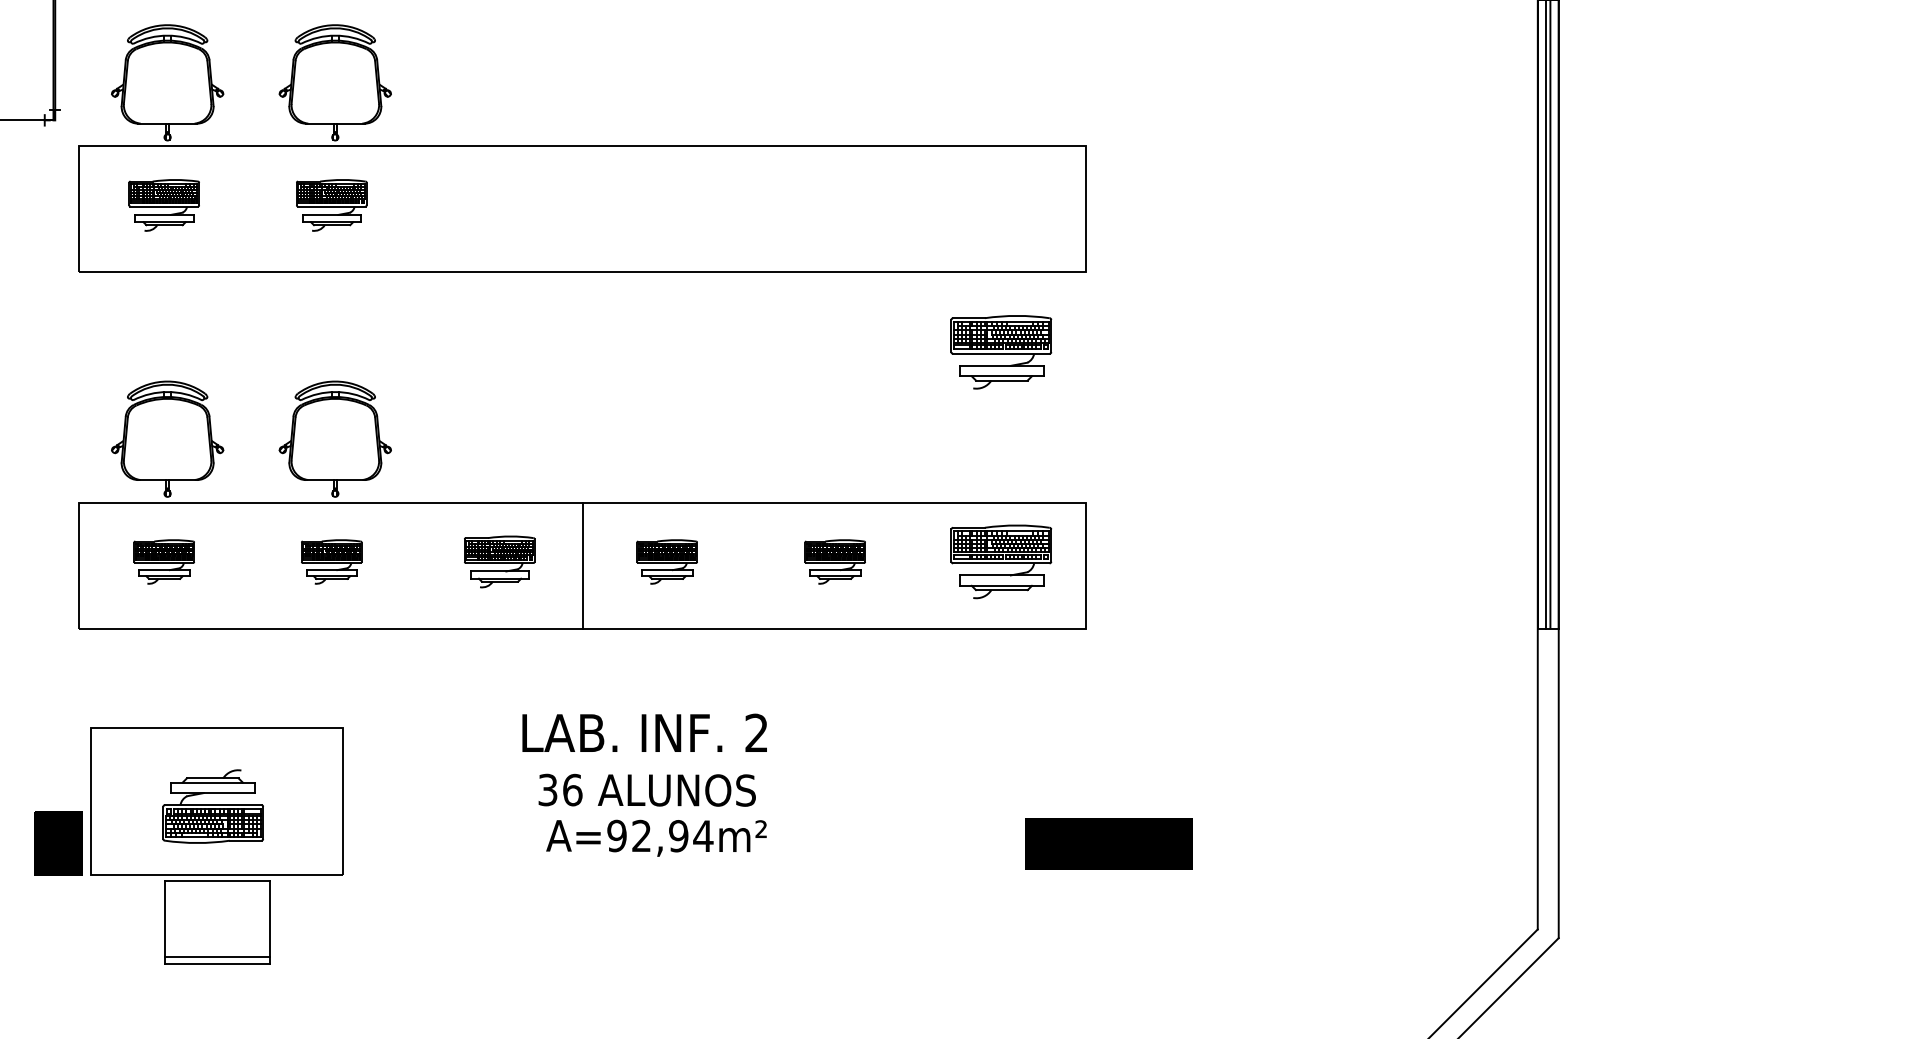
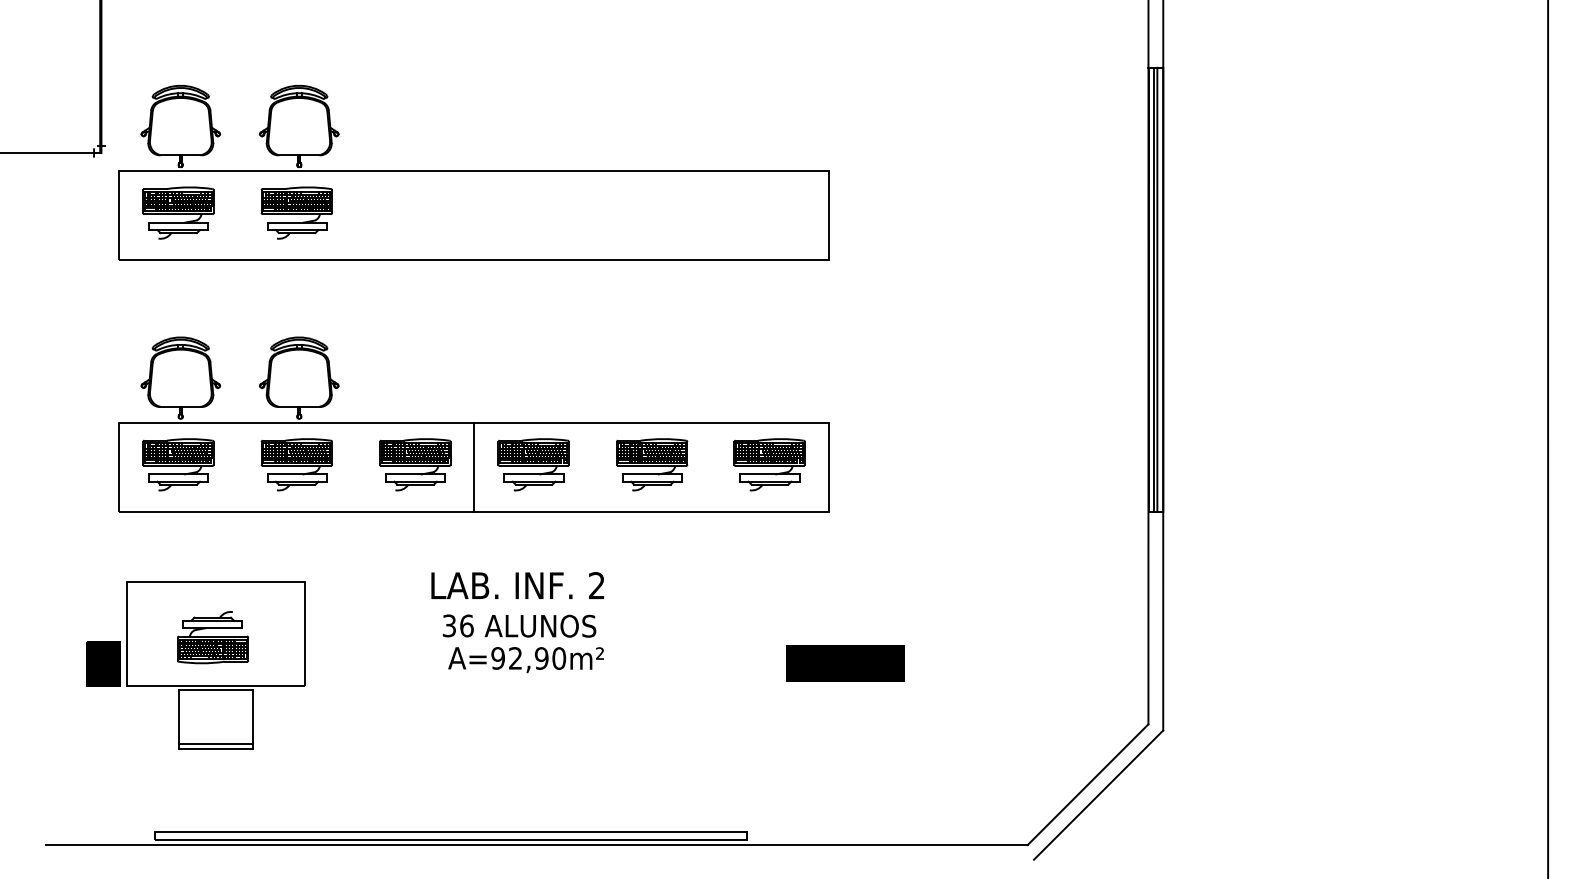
part: (164, 204) -> (178, 212), size x1.43
part: (331, 204) -> (296, 212), size x1.43
part: (1001, 351) -> (769, 316), removed
part: (164, 561) -> (178, 464), size x1.67
part: (331, 561) -> (296, 464), size x1.67
part: (499, 561) -> (415, 464), size x1.43
part: (667, 561) -> (533, 464), size x1.67
part: (835, 561) -> (652, 464), size x1.67
text: (702, 836) -> (558, 658), A=92,94m² -> A=92,90m²

